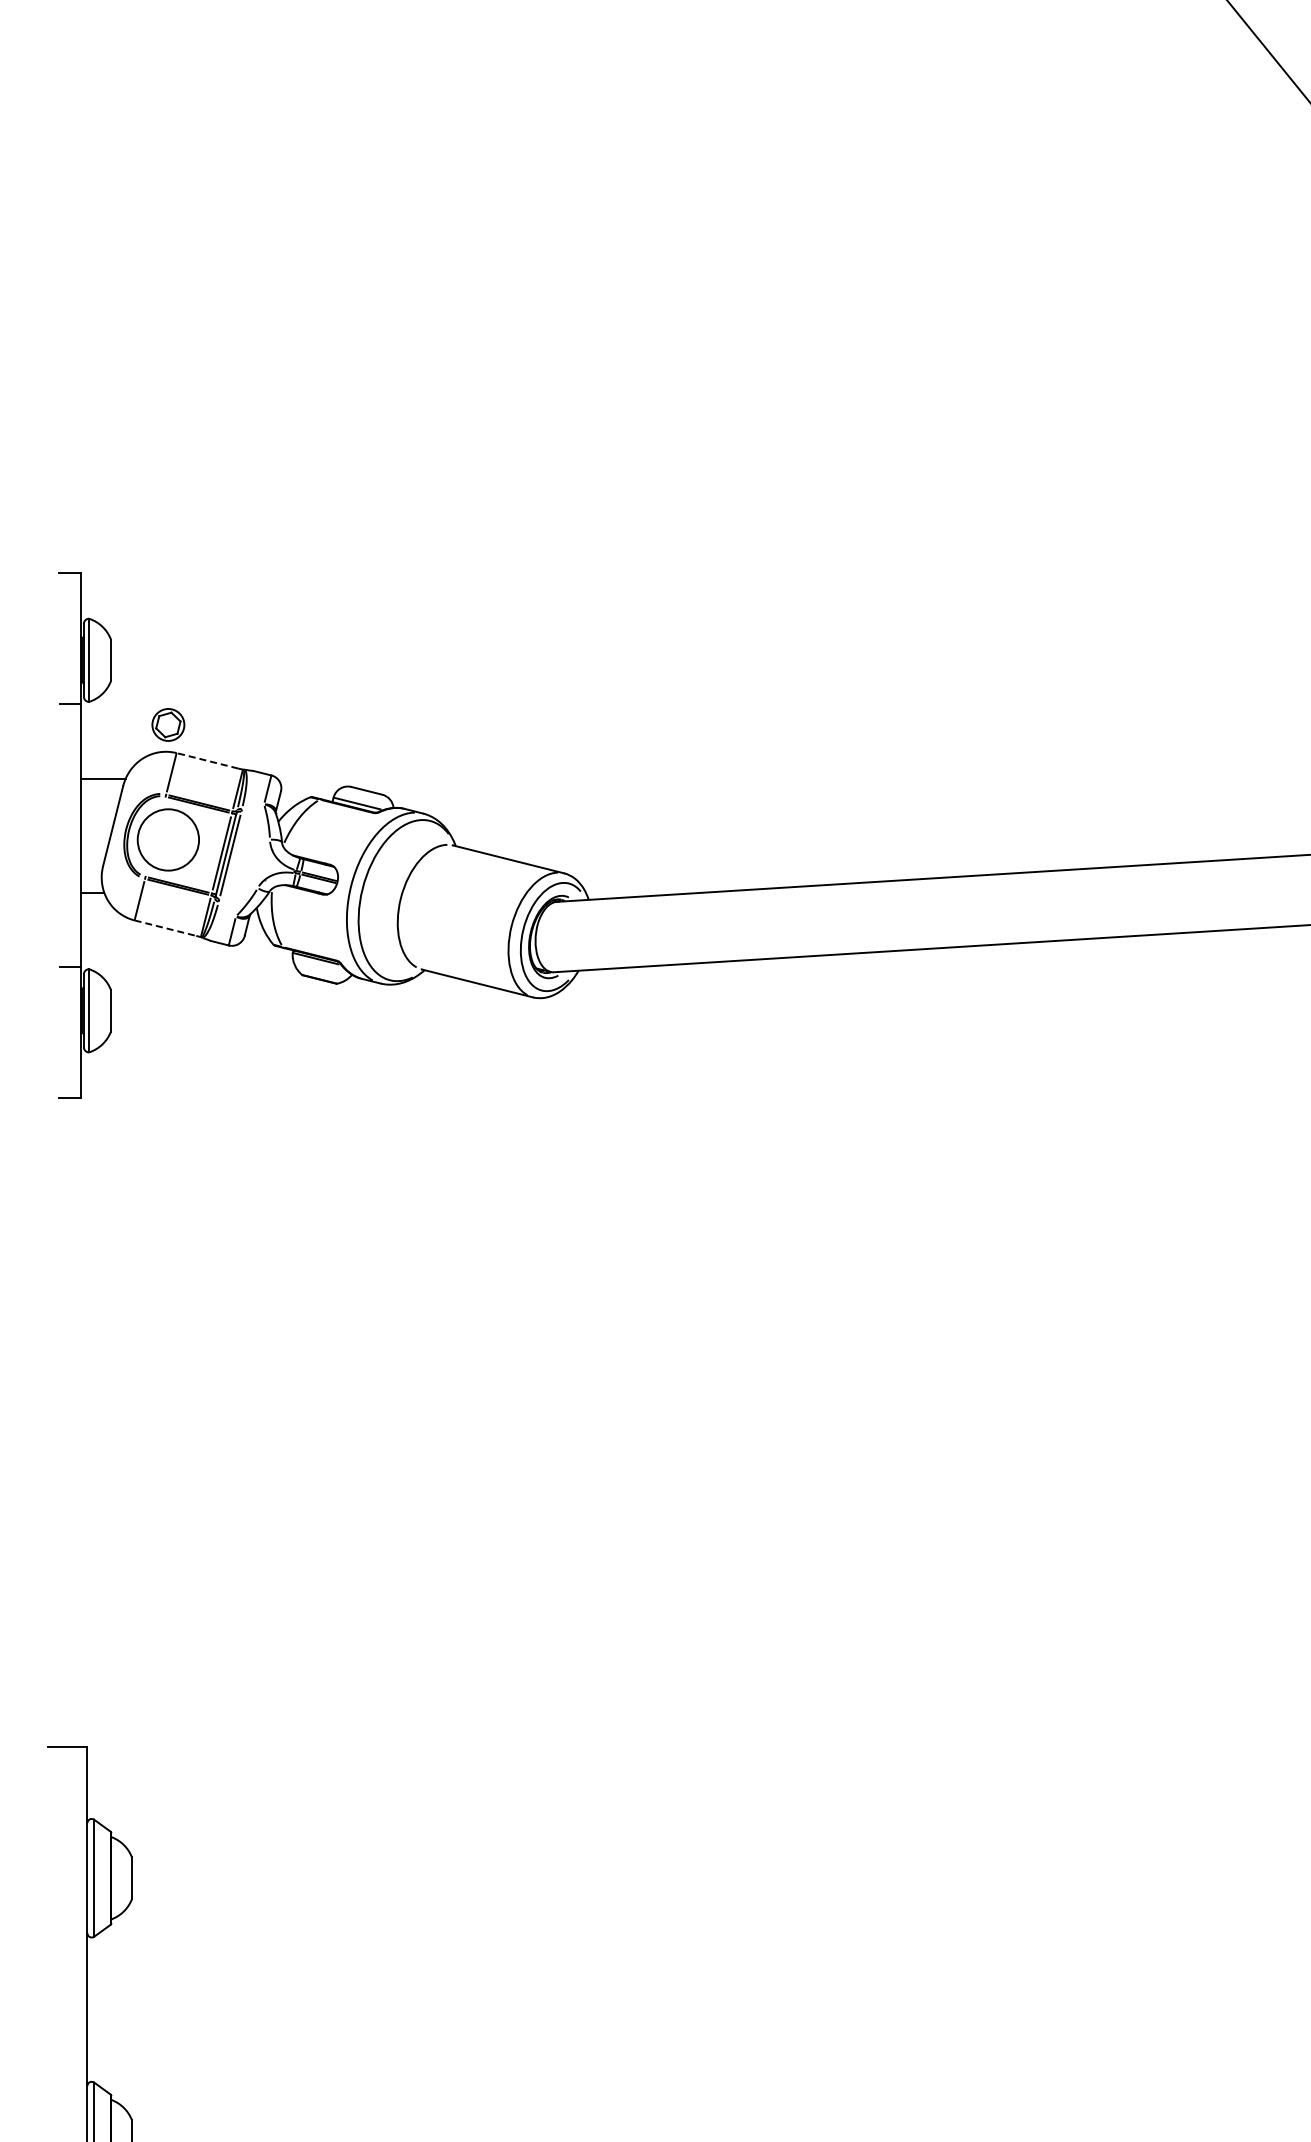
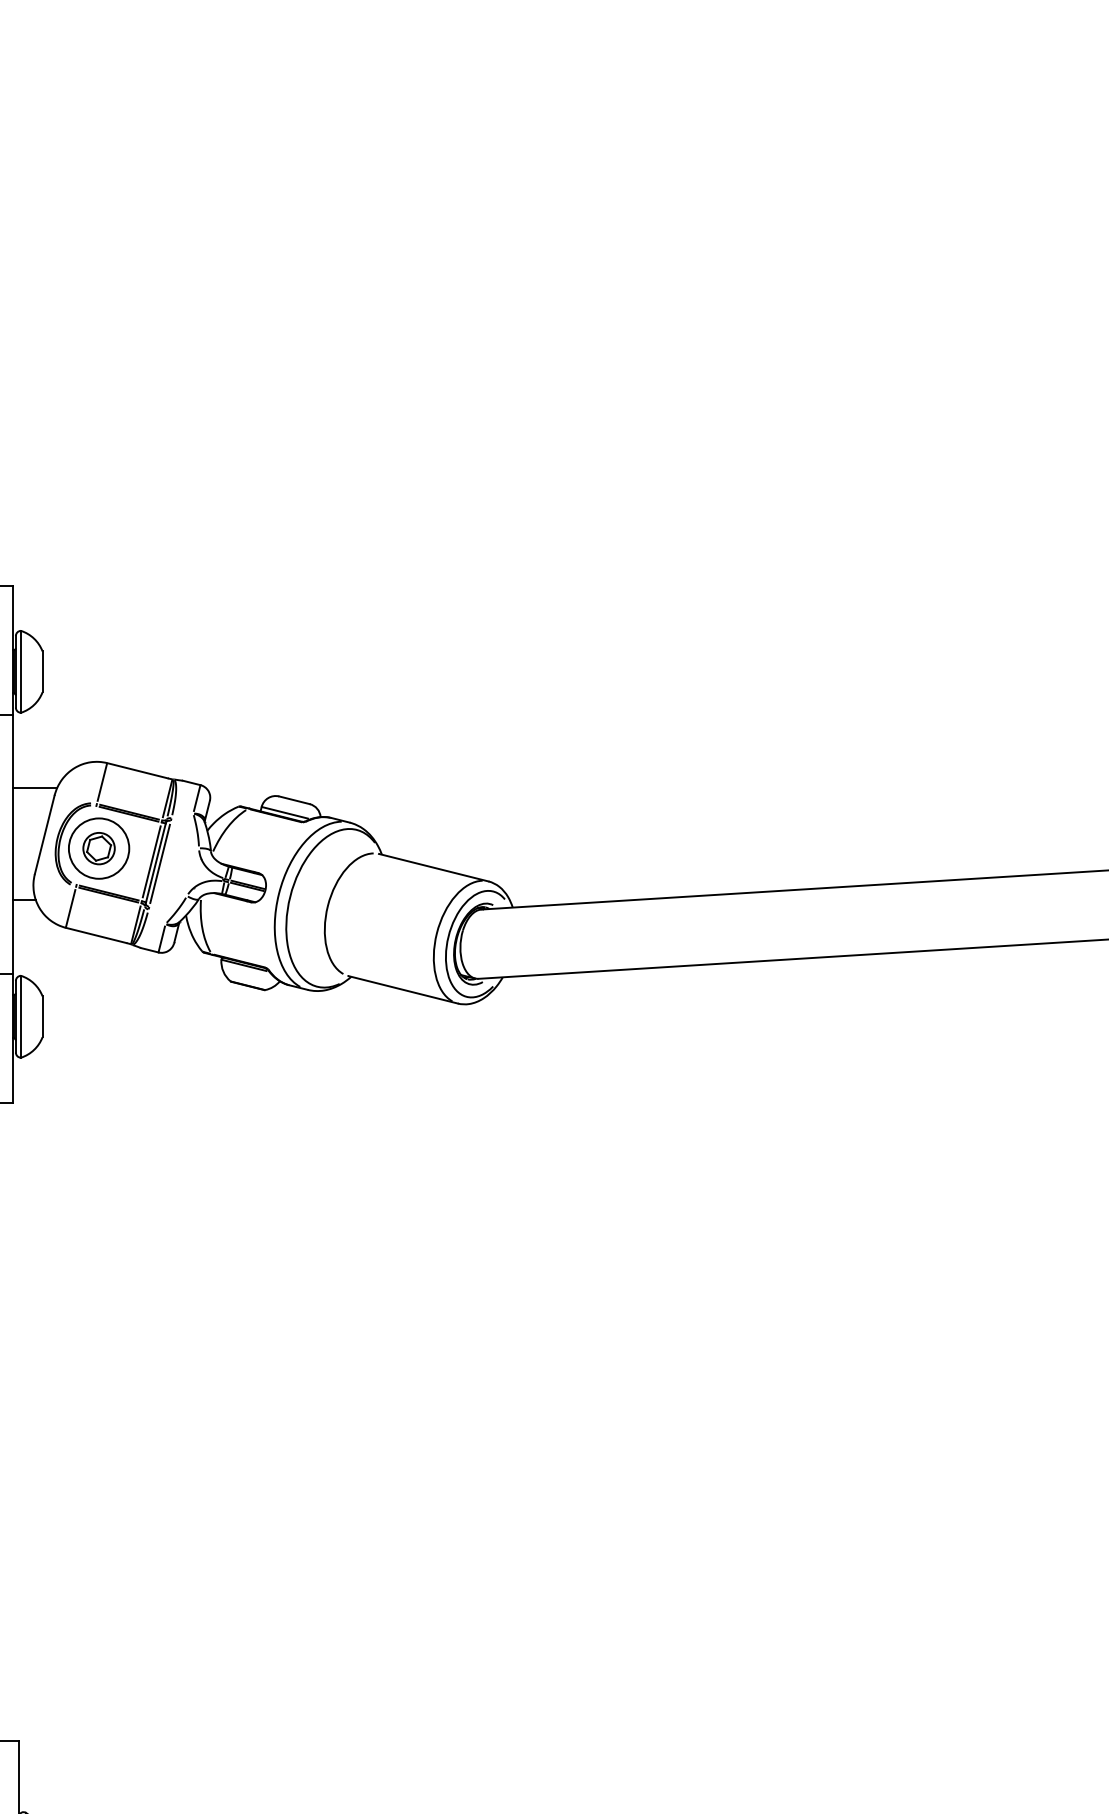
part: (168, 724) -> (99, 848), moved
line: (207, 760) -> (137, 770), dashed -> solid
line: (165, 928) -> (96, 935), dashed -> solid

